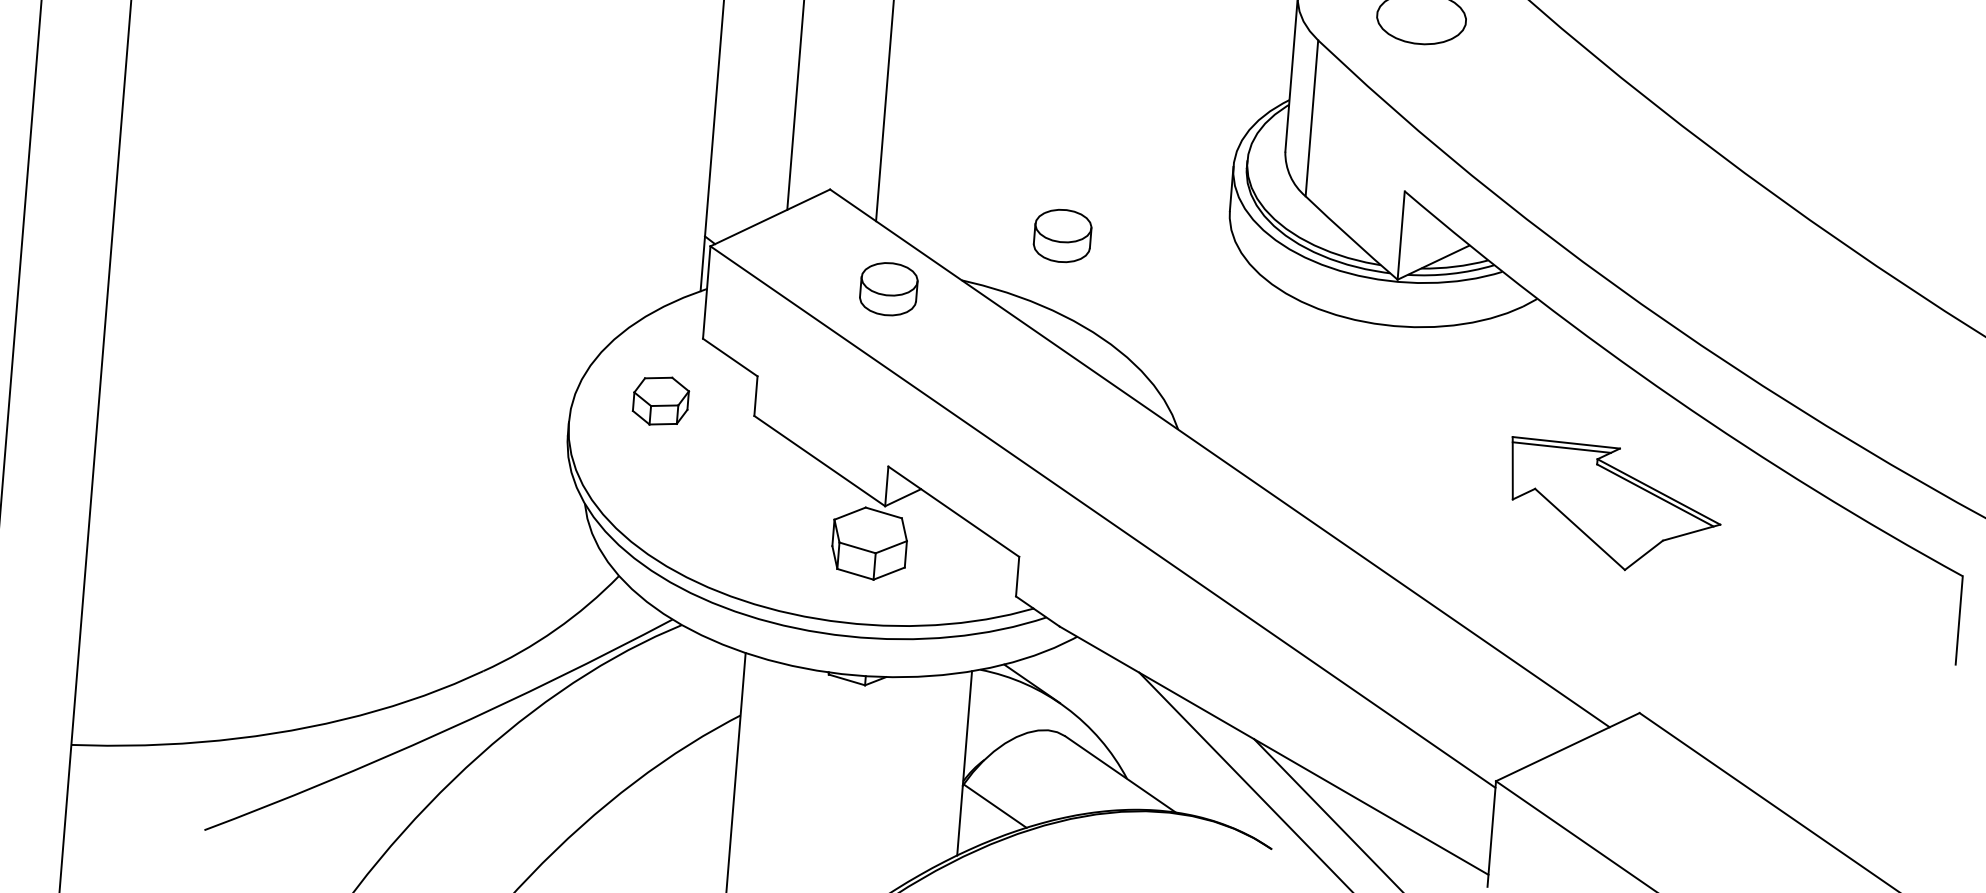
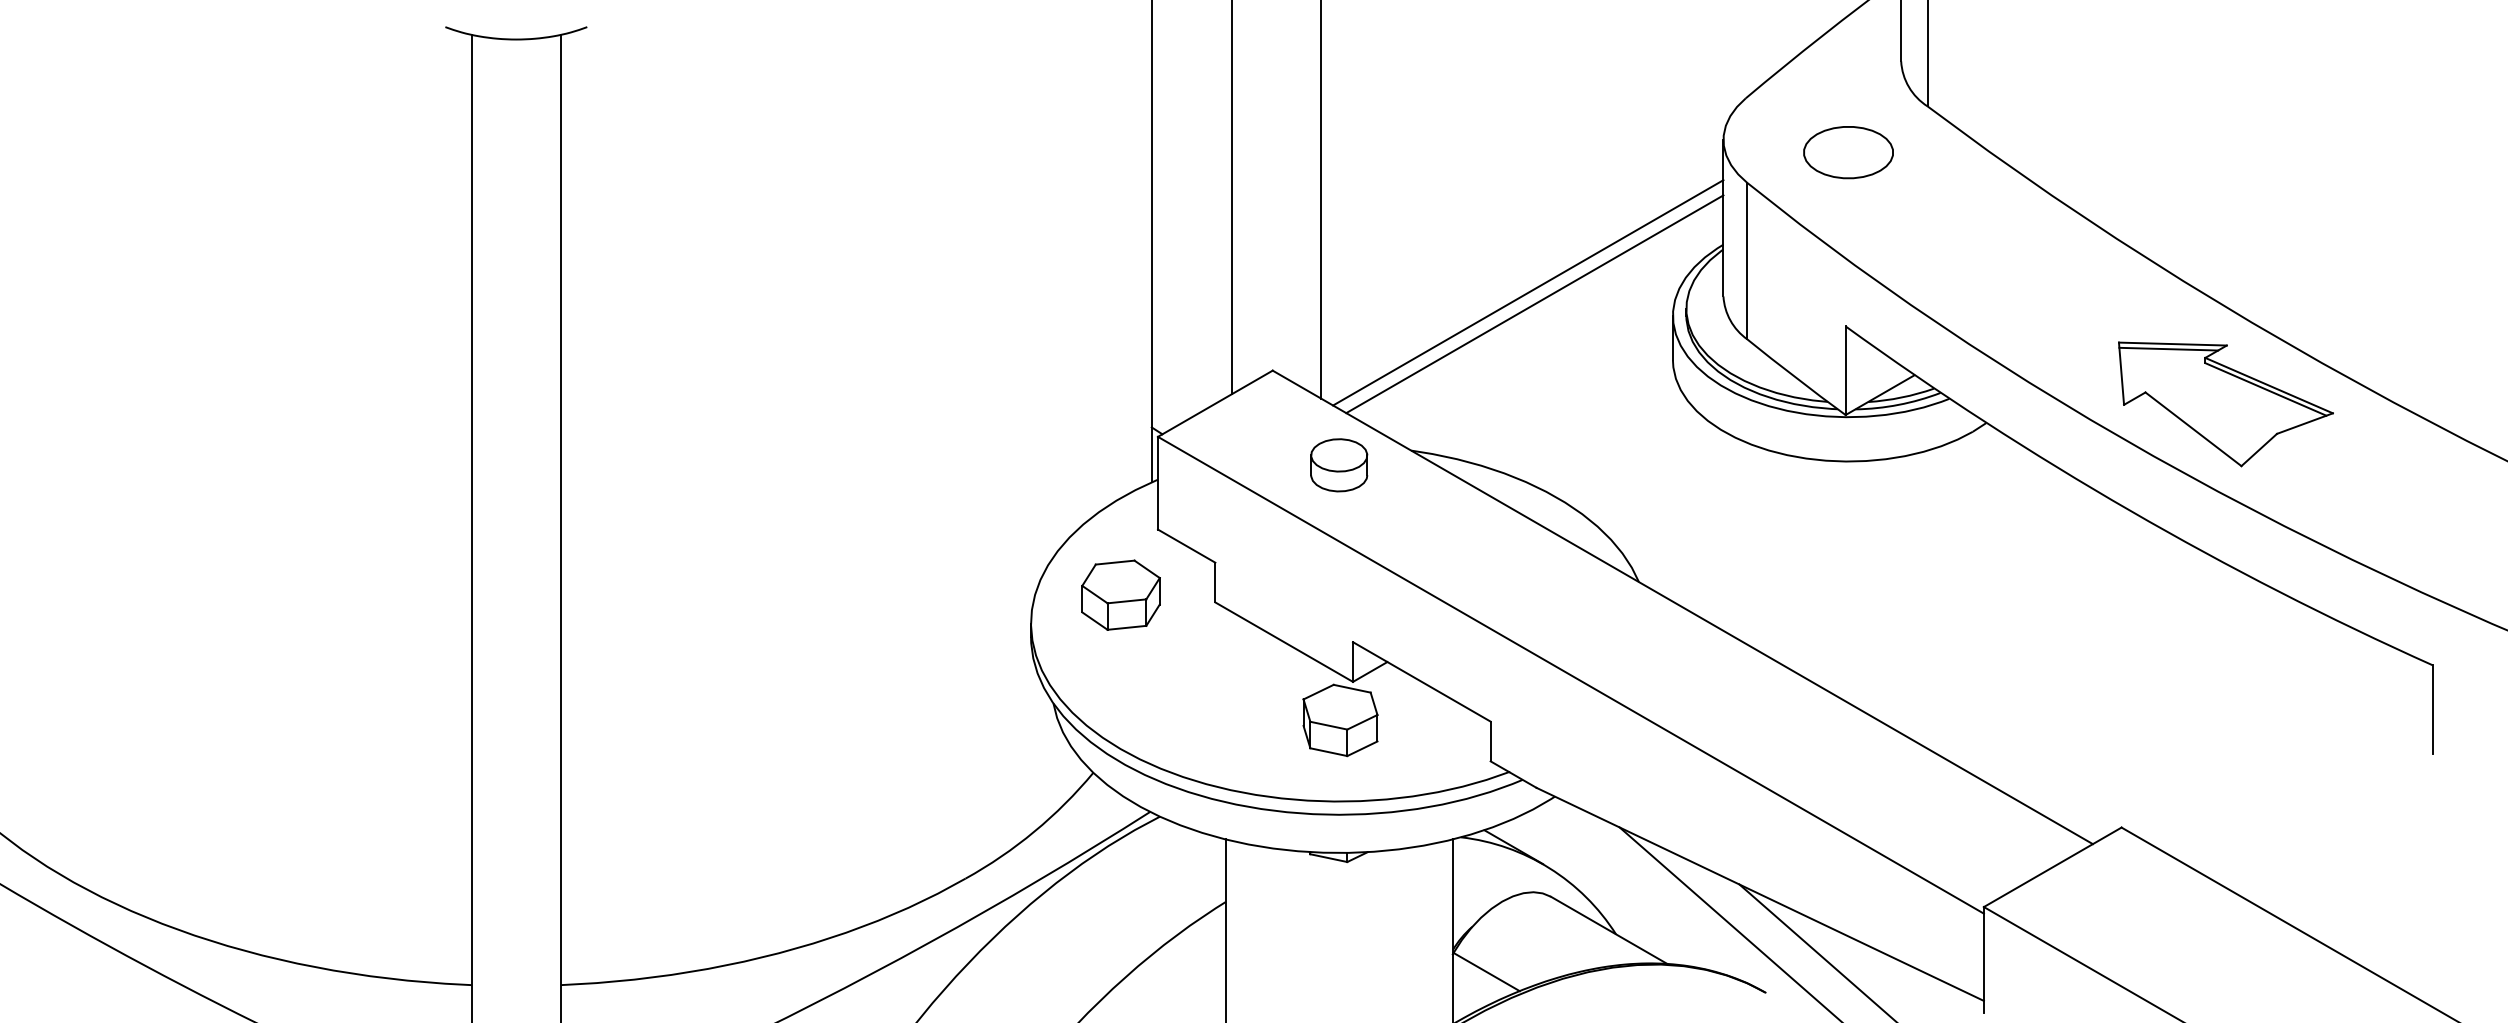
line: (1091, 132) -> (1528, 292), added
line: (1096, 144) -> (1534, 304), added
part: (1062, 236) -> (1508, 398), removed
part: (660, 400) -> (1120, 594), size x1.43
part: (1613, 507) -> (2225, 404), moved

